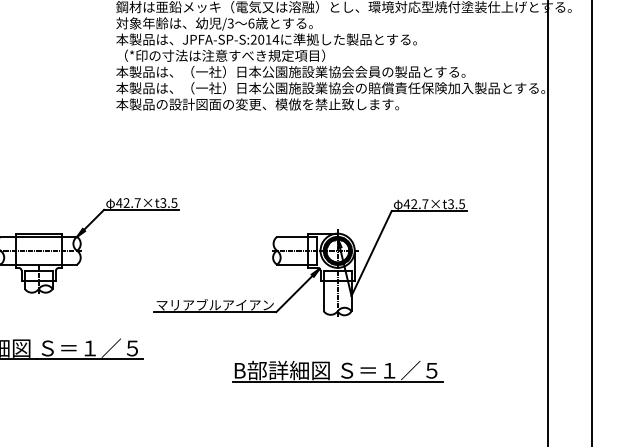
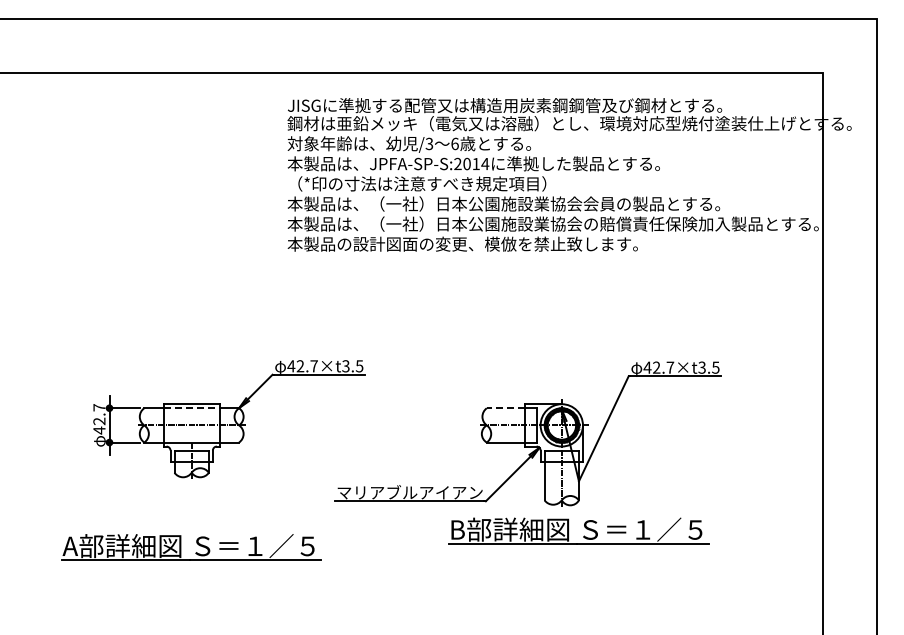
line: (39, 237) -> (192, 408), solid -> dashed
line: (292, 237) -> (505, 408), solid -> dashed
part: (342, 368) -> (584, 527), moved

